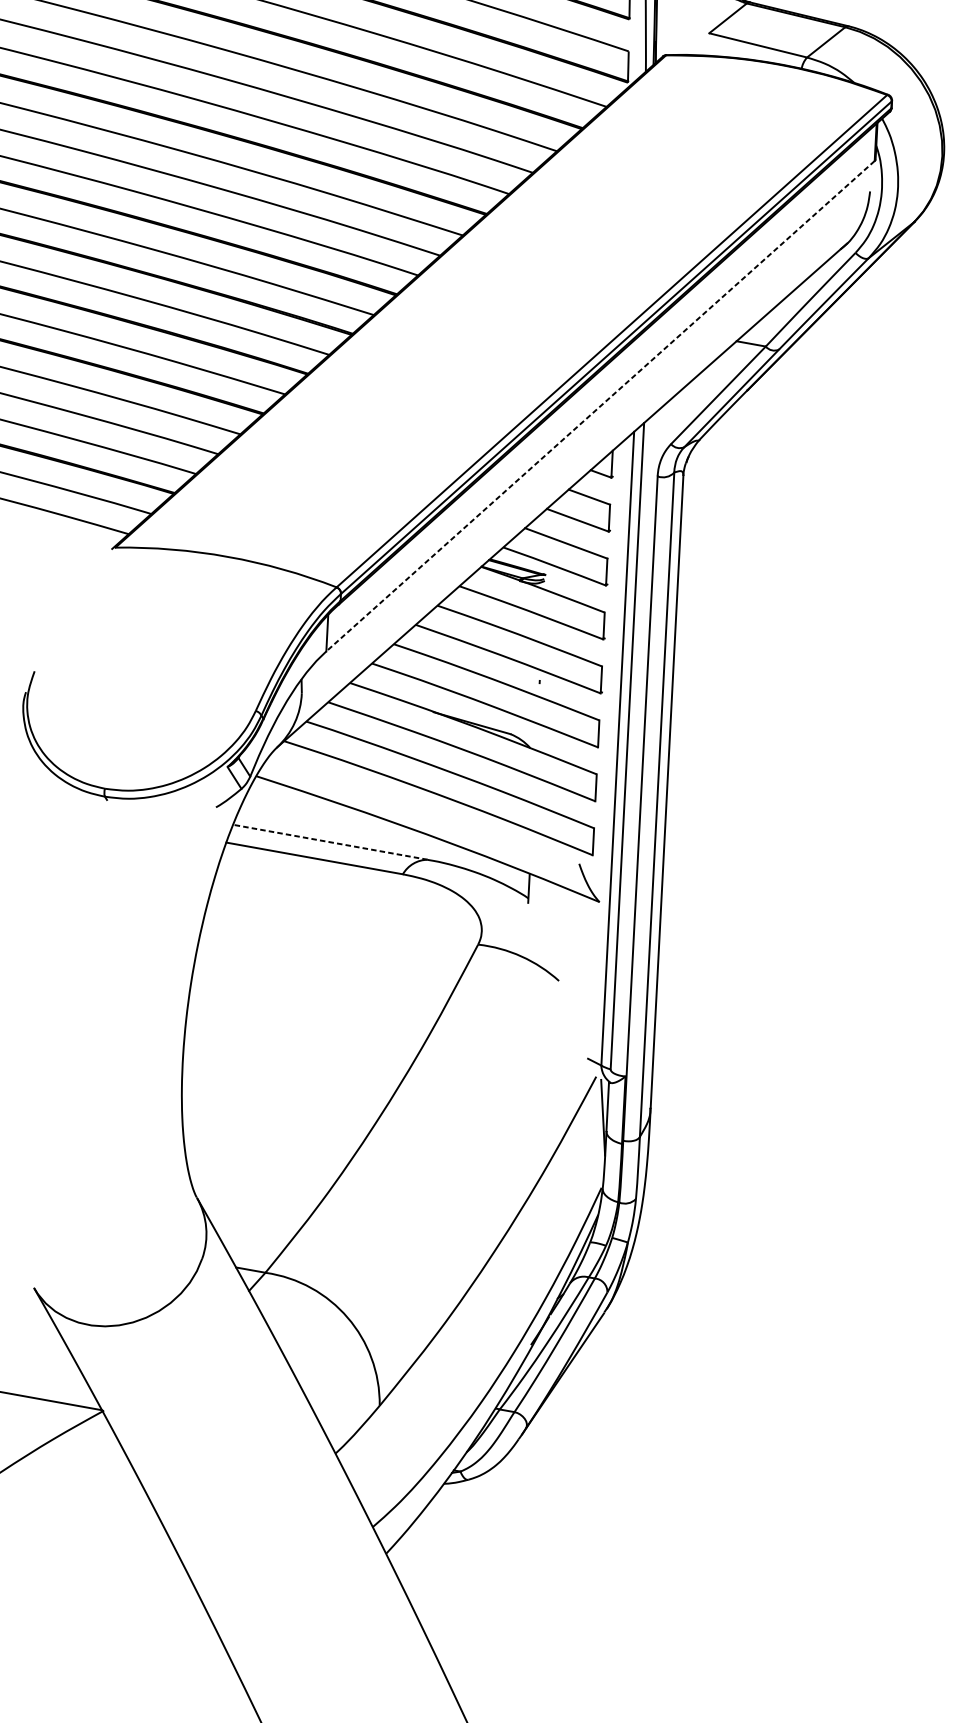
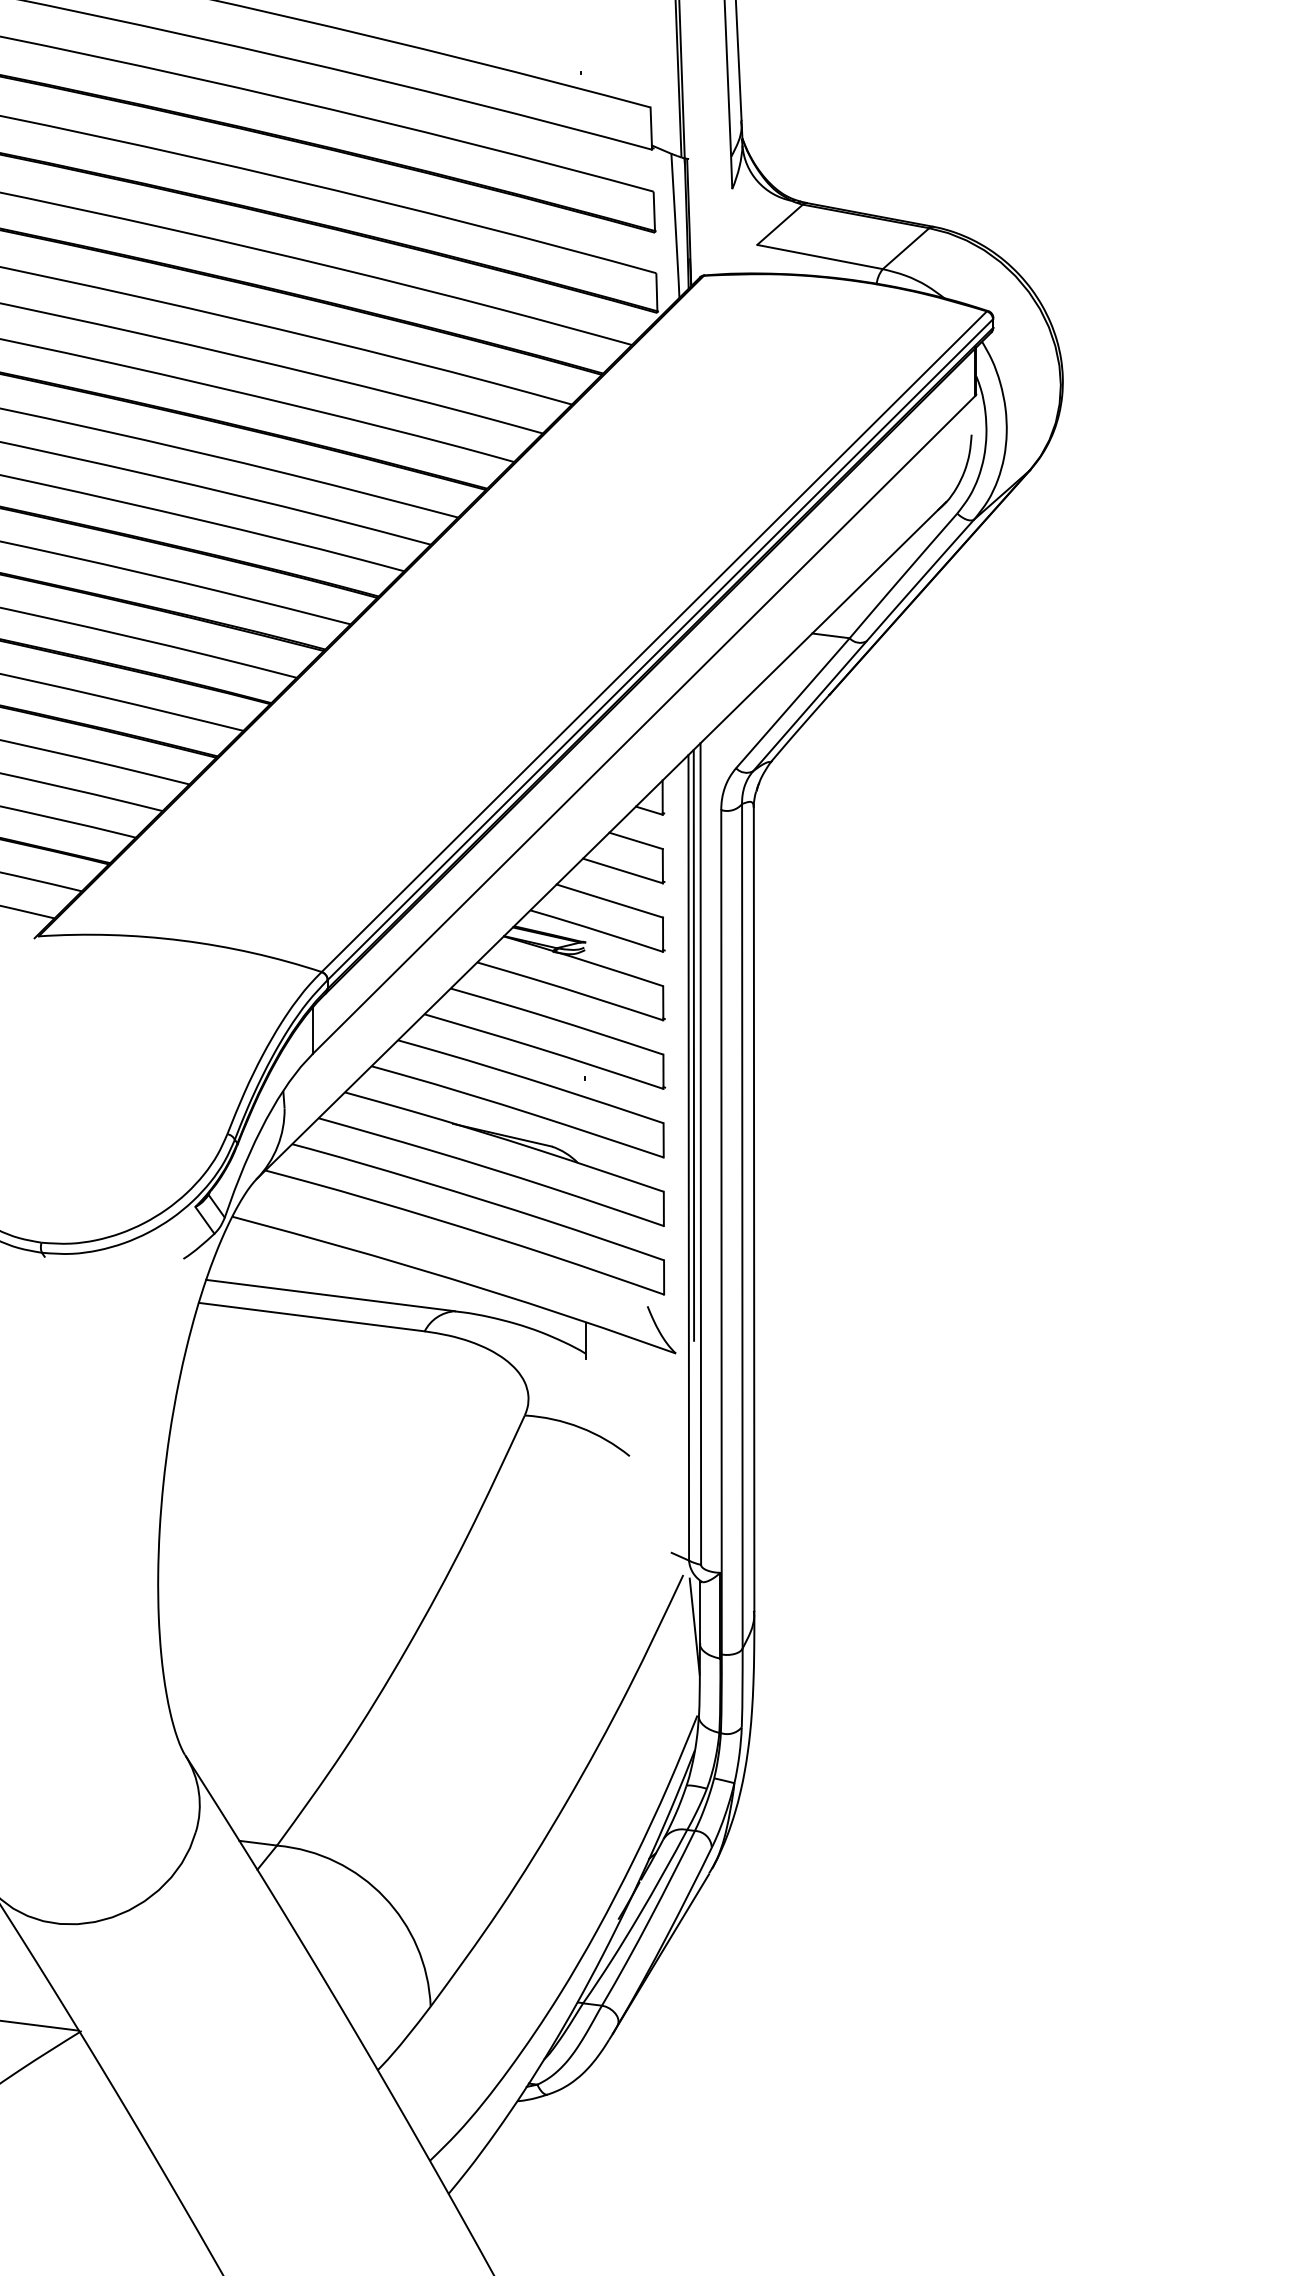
line: (600, 405) -> (644, 724), dashed -> solid
line: (626, 660) -> (693, 1045), added
line: (330, 842) -> (330, 1295), dashed -> solid

